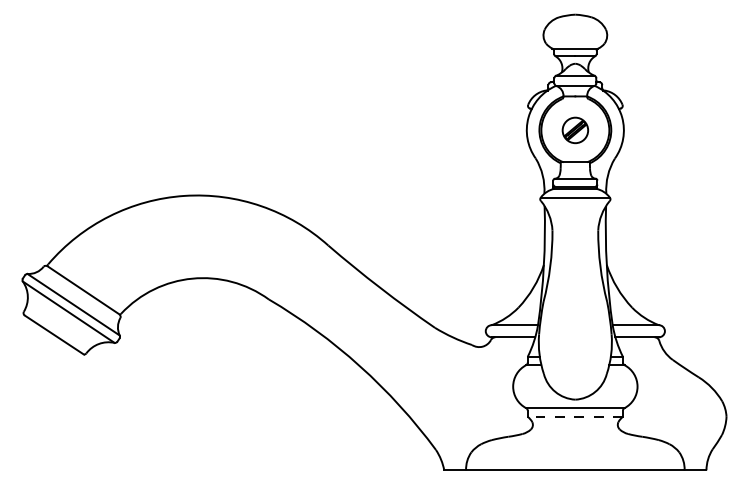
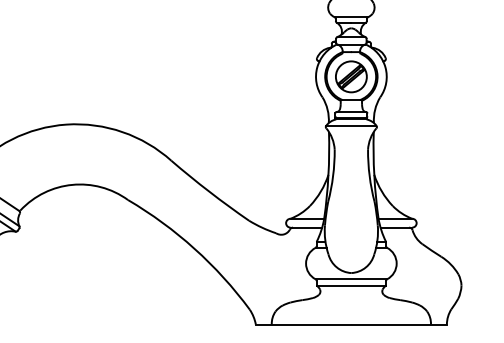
part: (575, 130) -> (351, 76), size x1.67
line: (575, 416) -> (351, 285), dashed -> solid

